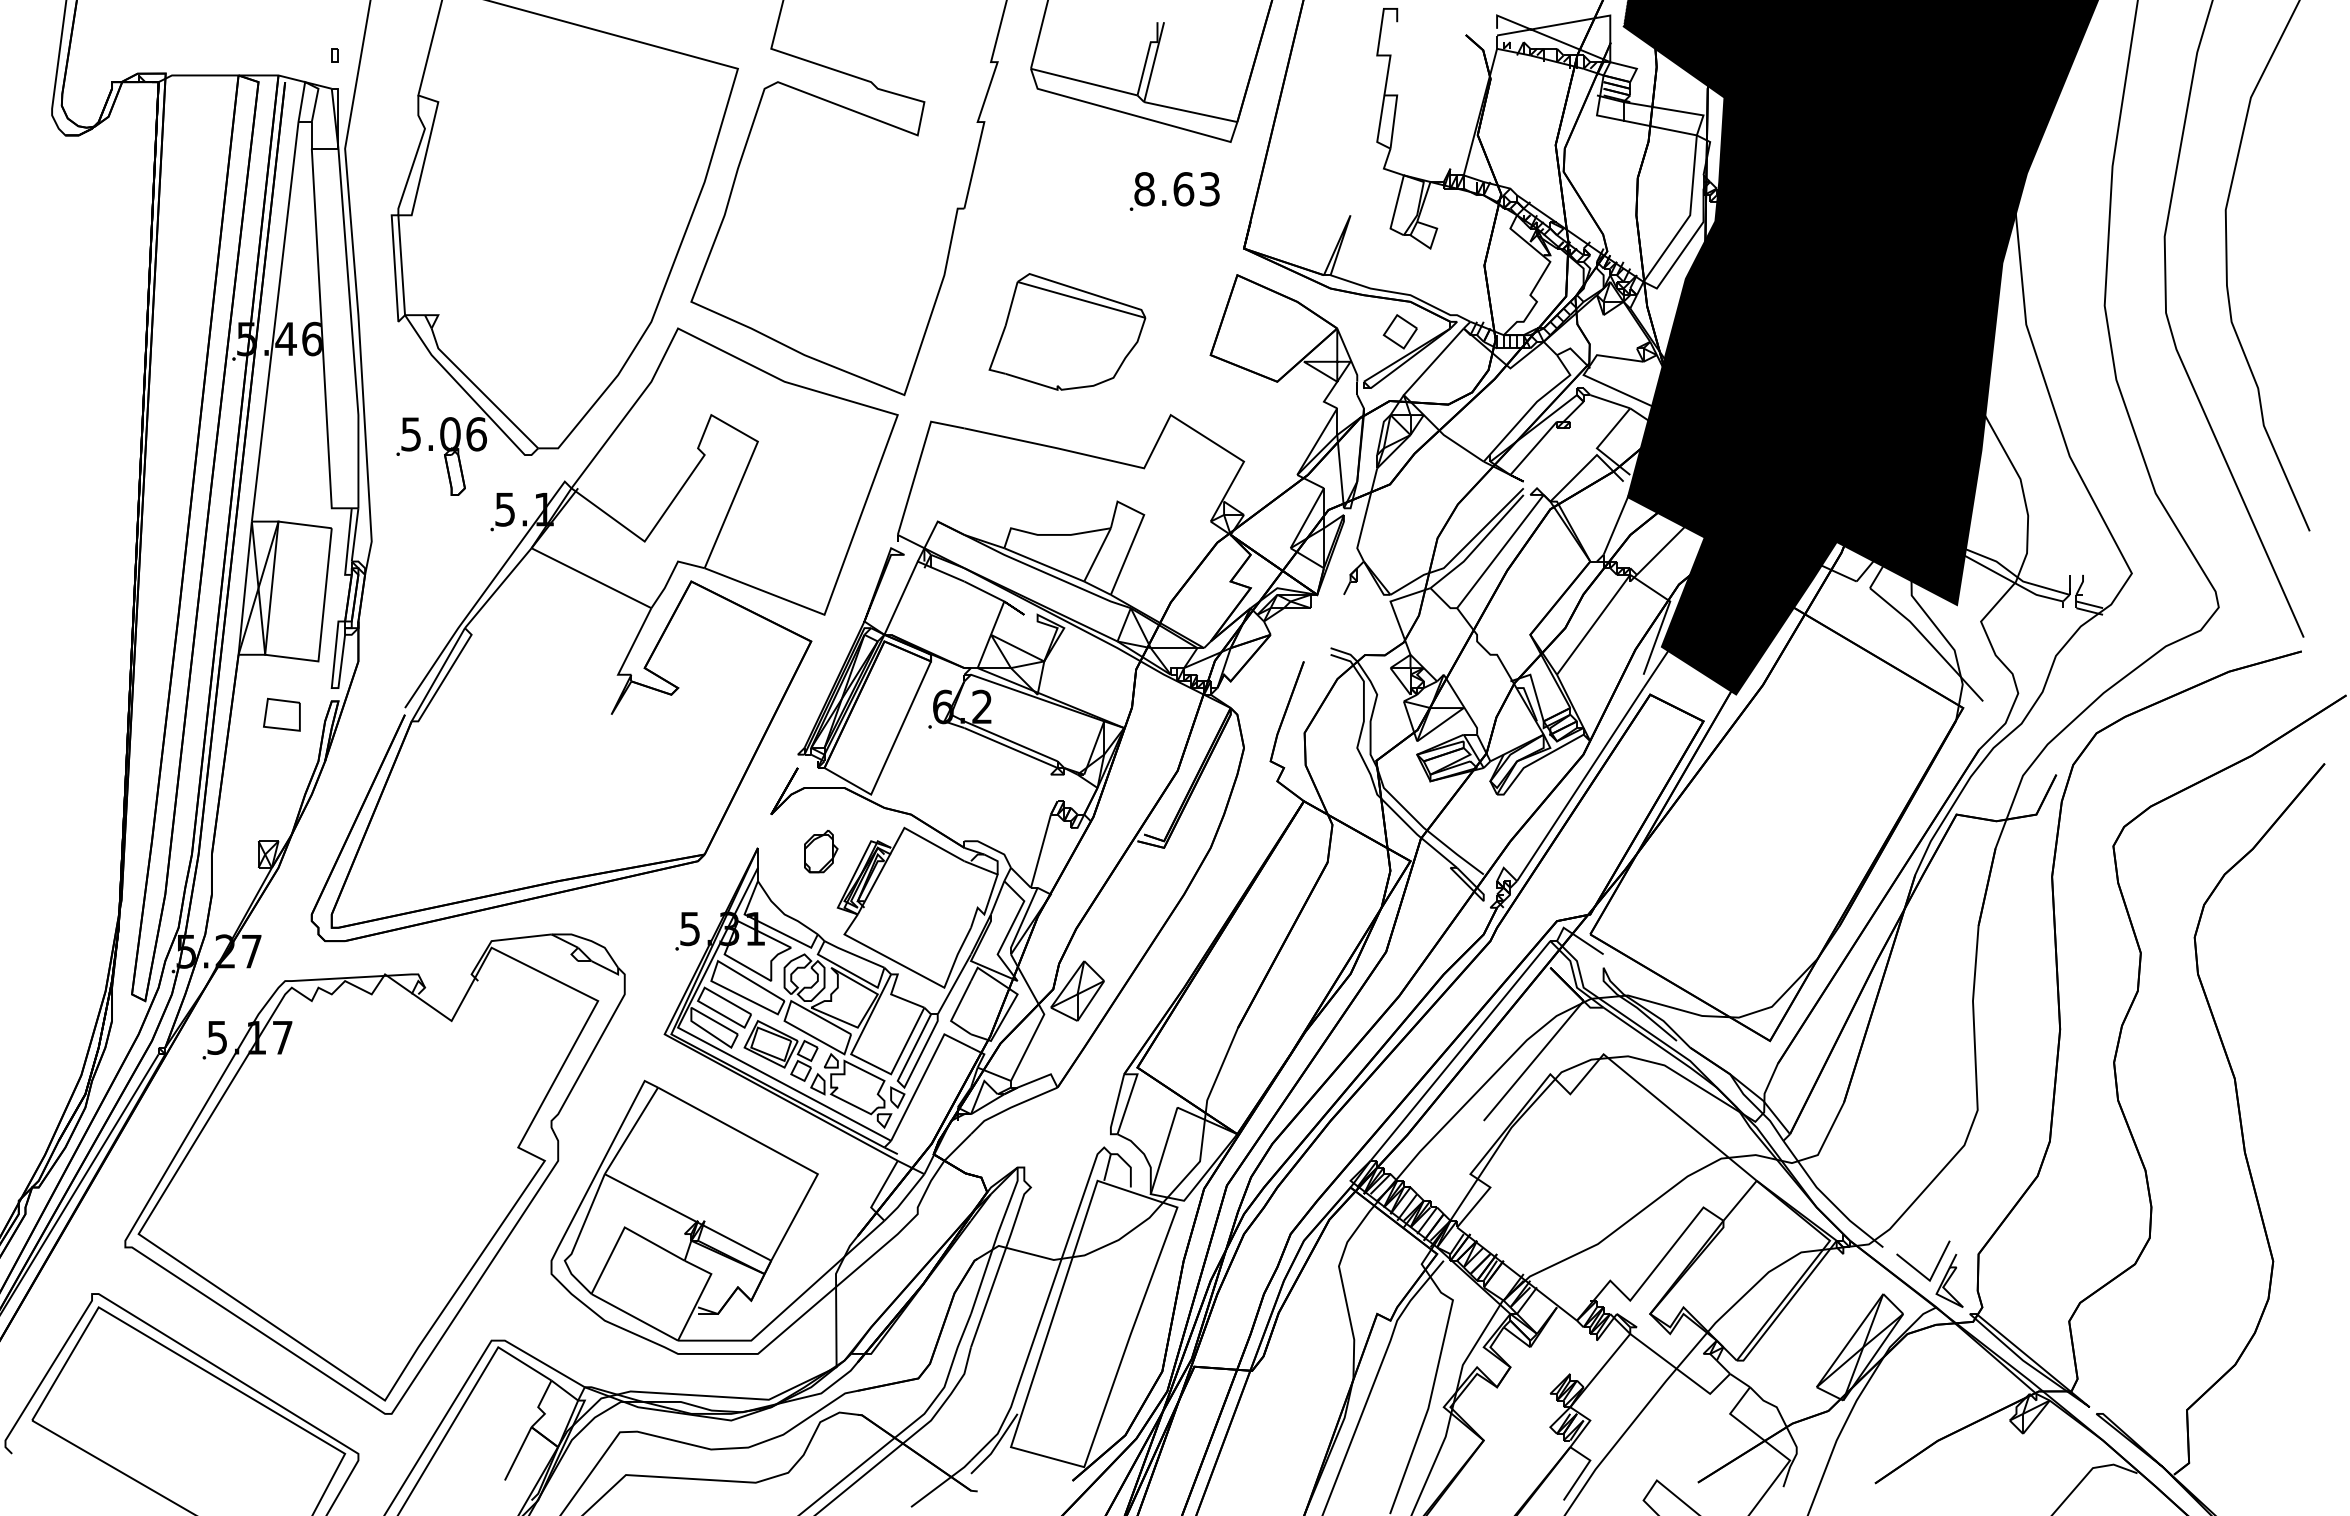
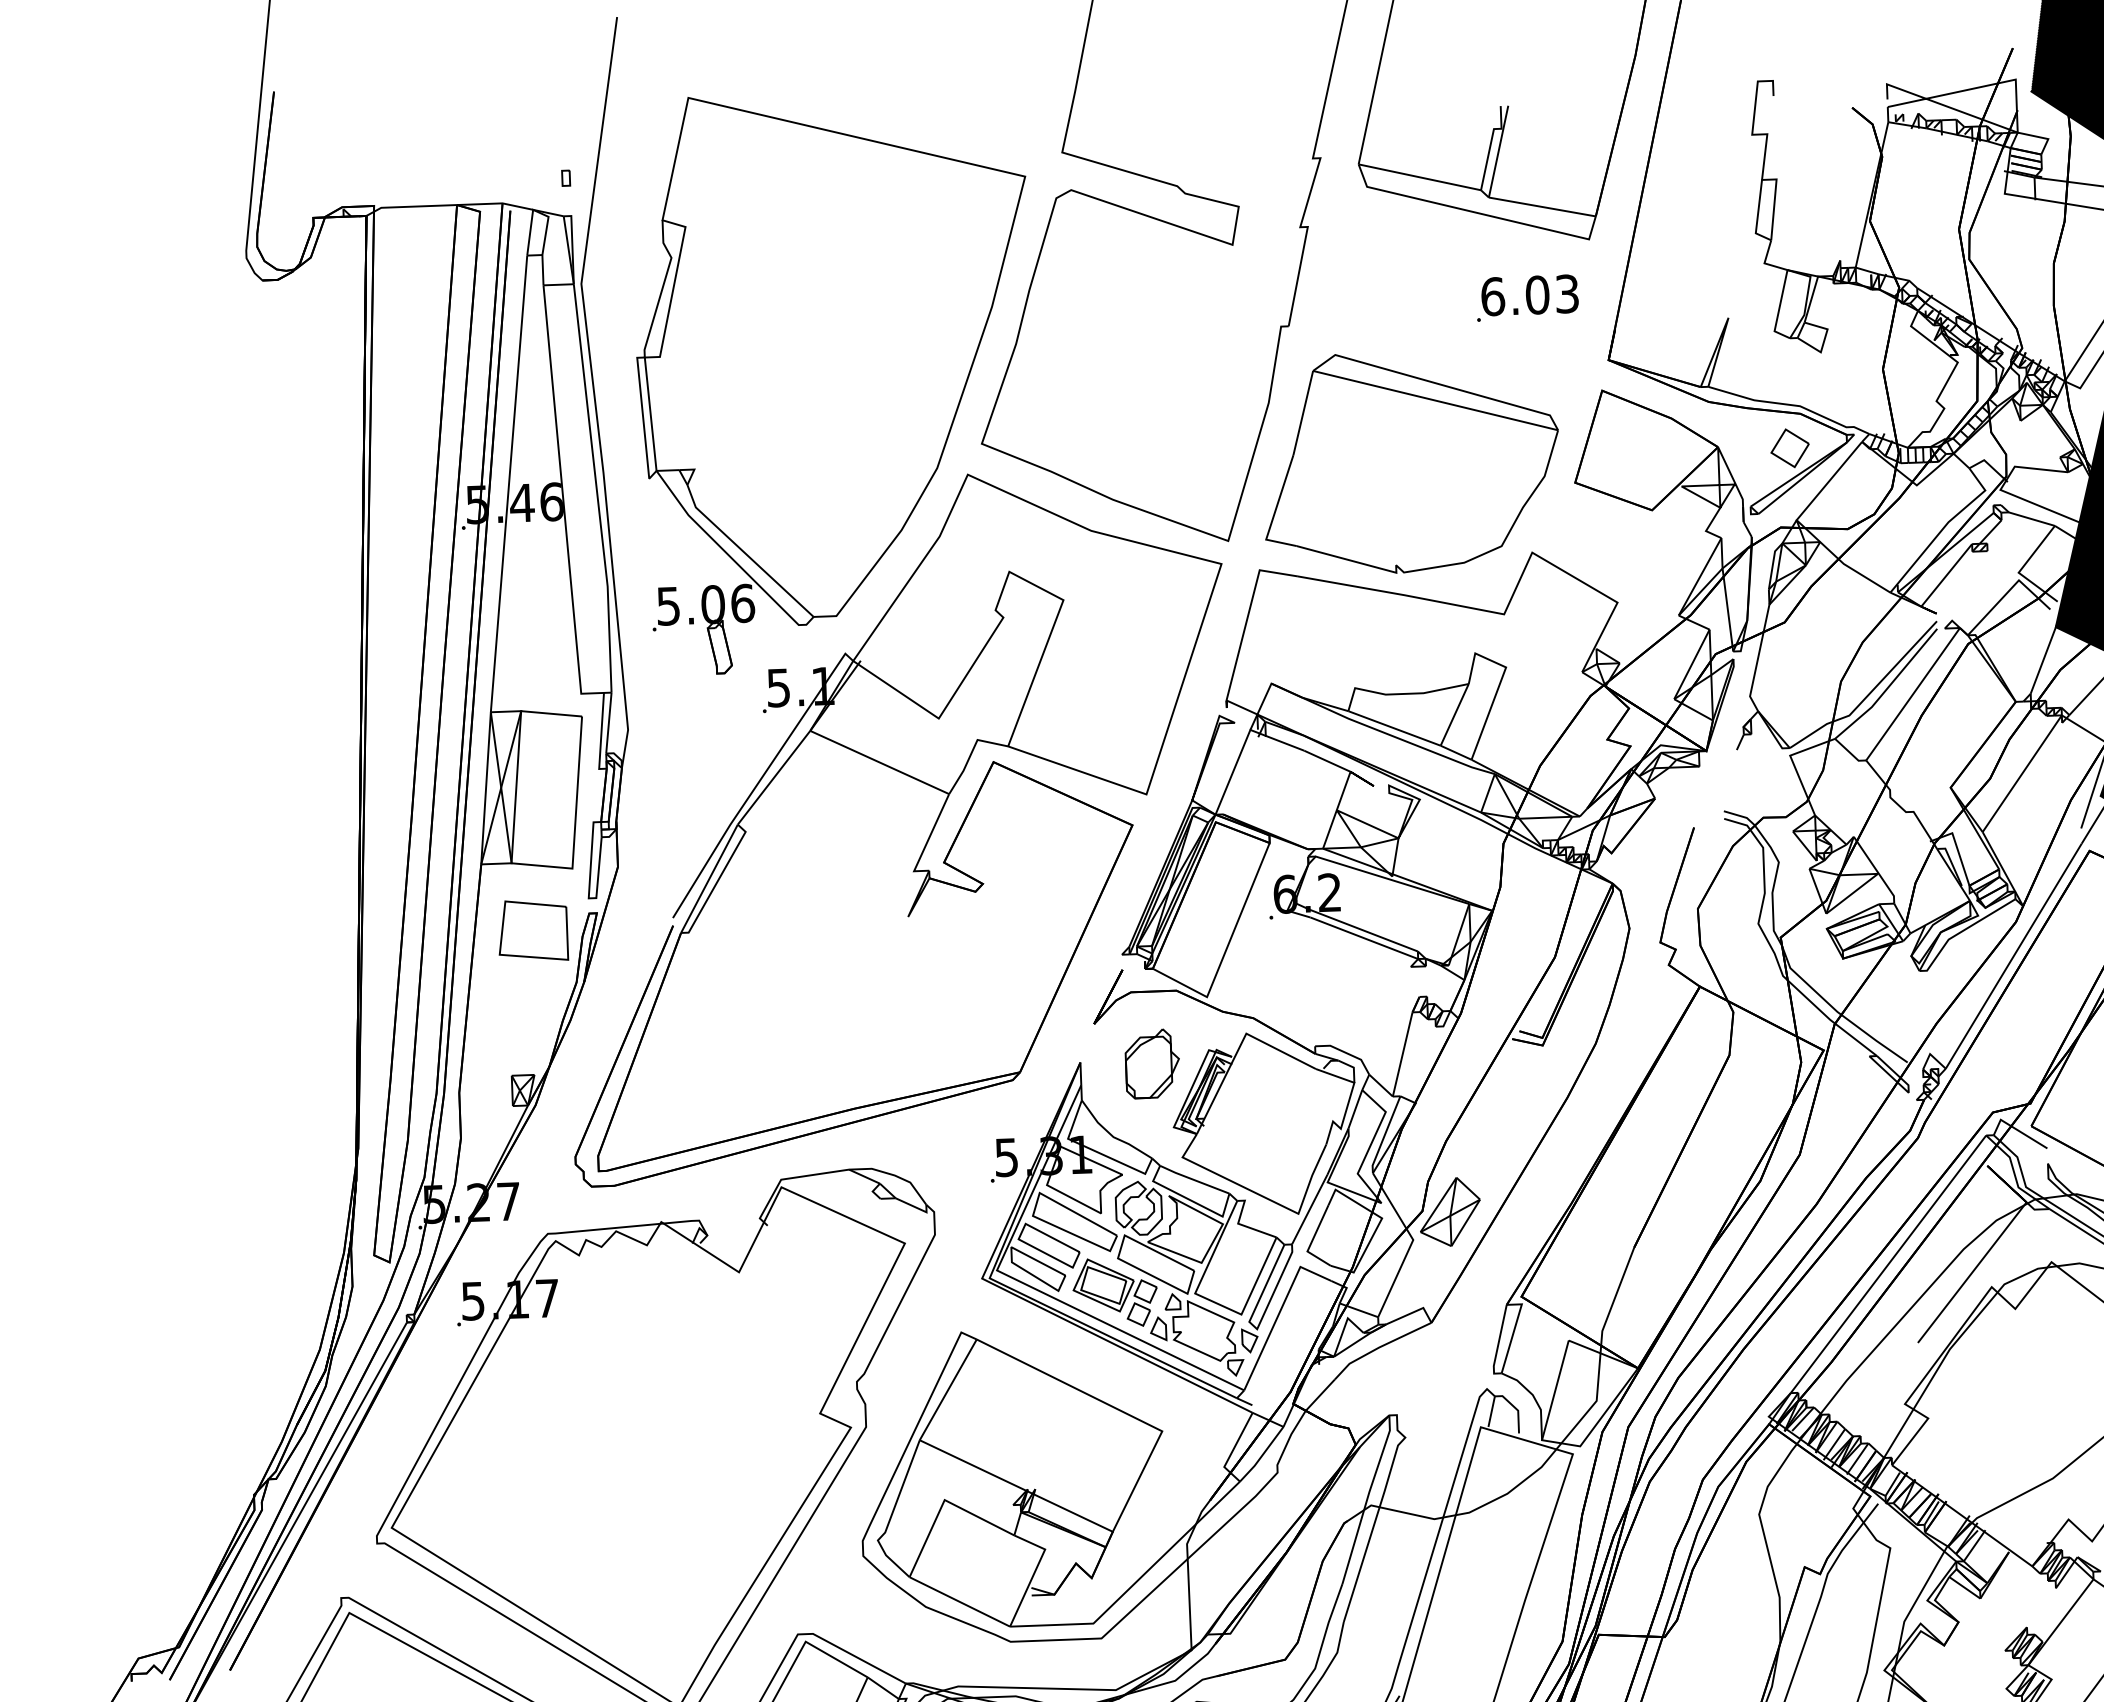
text: (1164, 189) -> (1515, 296), 8.63 -> 6.03
part: (1067, 331) -> (1411, 461), size x1.67
part: (281, 714) -> (532, 930), size x1.67
part: (821, 851) -> (1152, 1063), size x1.43

